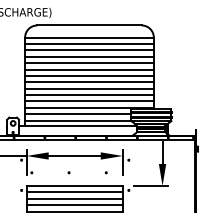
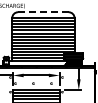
line: (89, 26) -> (43, 12), solid -> dashed

